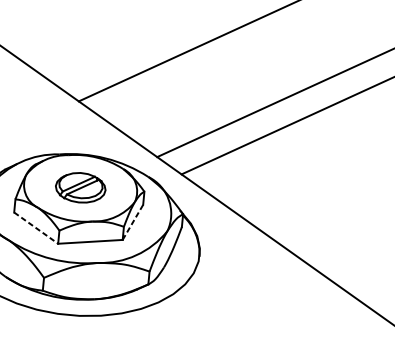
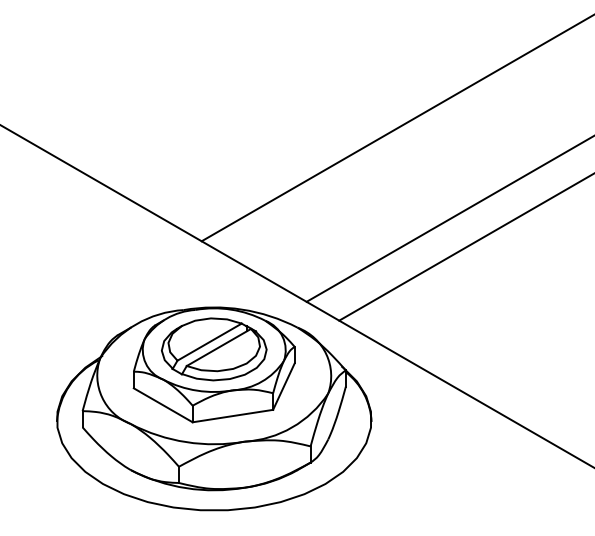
part: (80, 187) -> (214, 349), size x1.67
line: (132, 222) -> (283, 386), dashed -> solid
line: (36, 228) -> (163, 405), dashed -> solid

